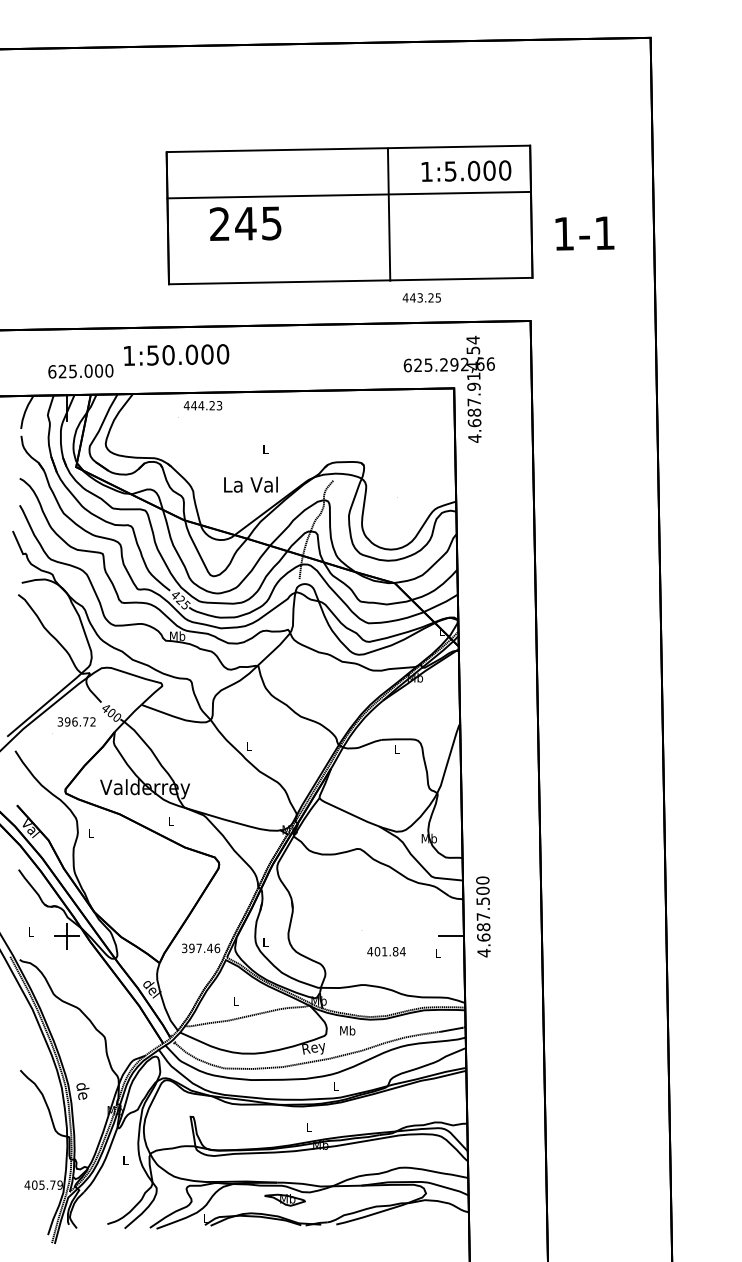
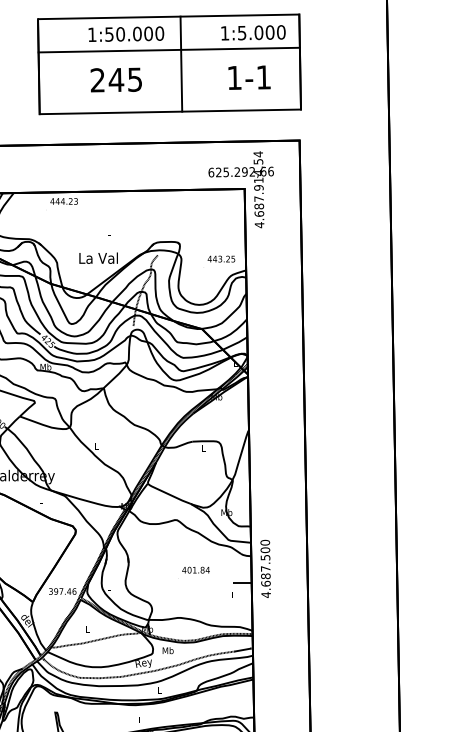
line: (388, 214) -> (180, 64), moved
text: (245, 223) -> (116, 79), moved
text: (584, 233) -> (249, 77), moved
text: (421, 297) -> (221, 258), moved
text: (176, 354) -> (126, 33), moved
text: (386, 951) -> (196, 570), moved

